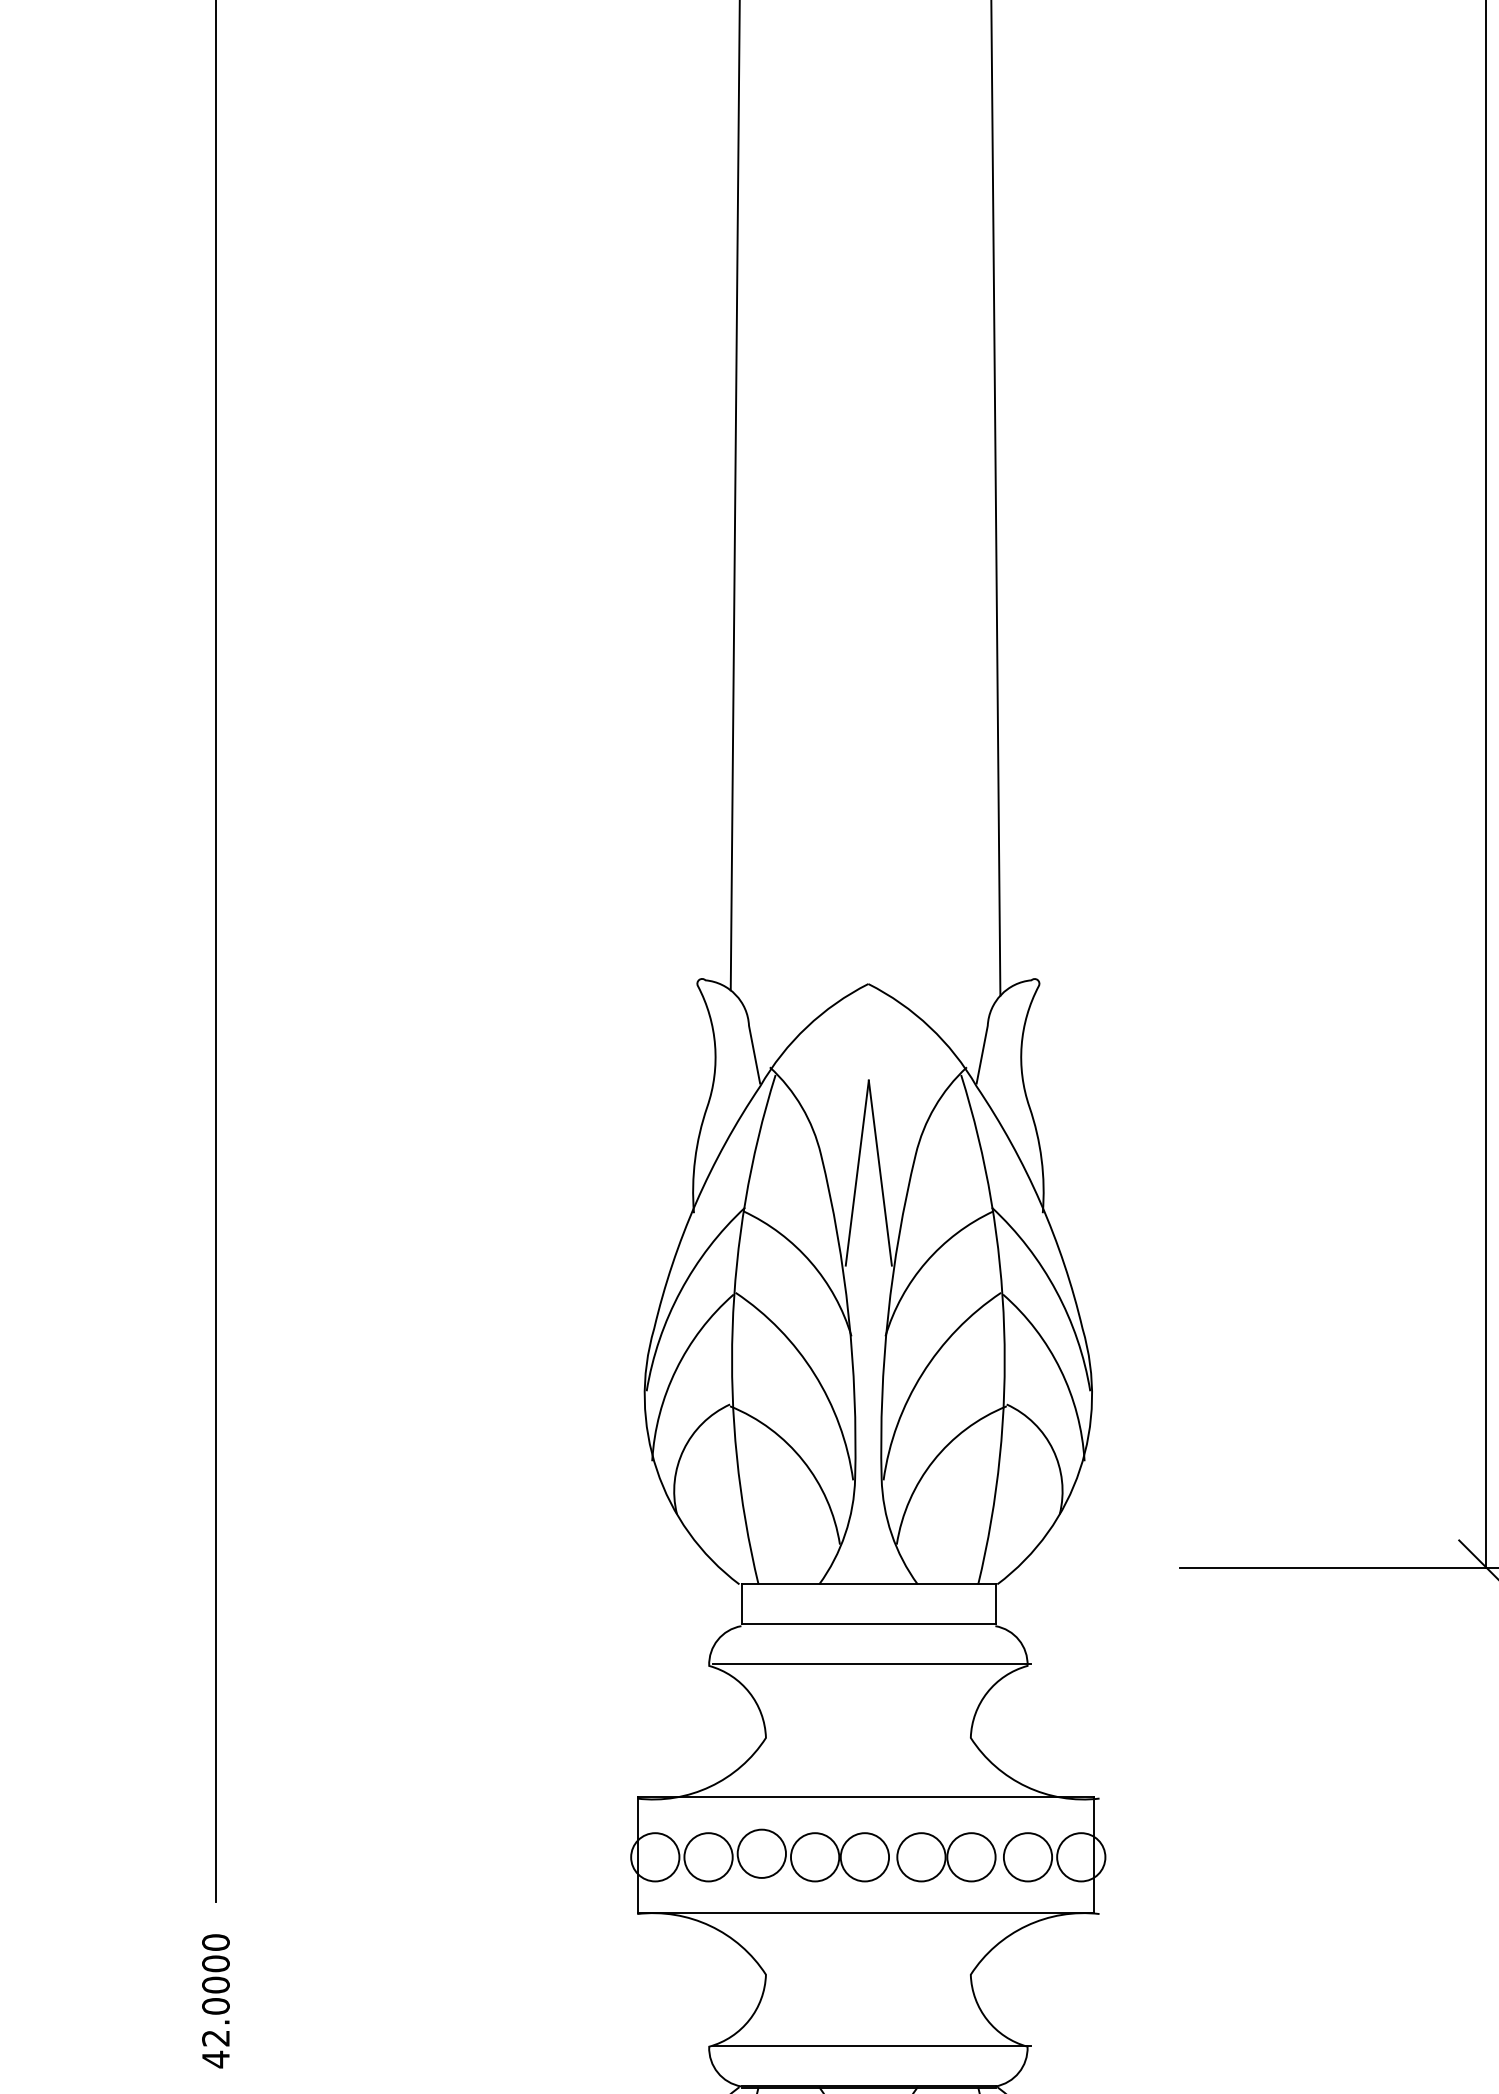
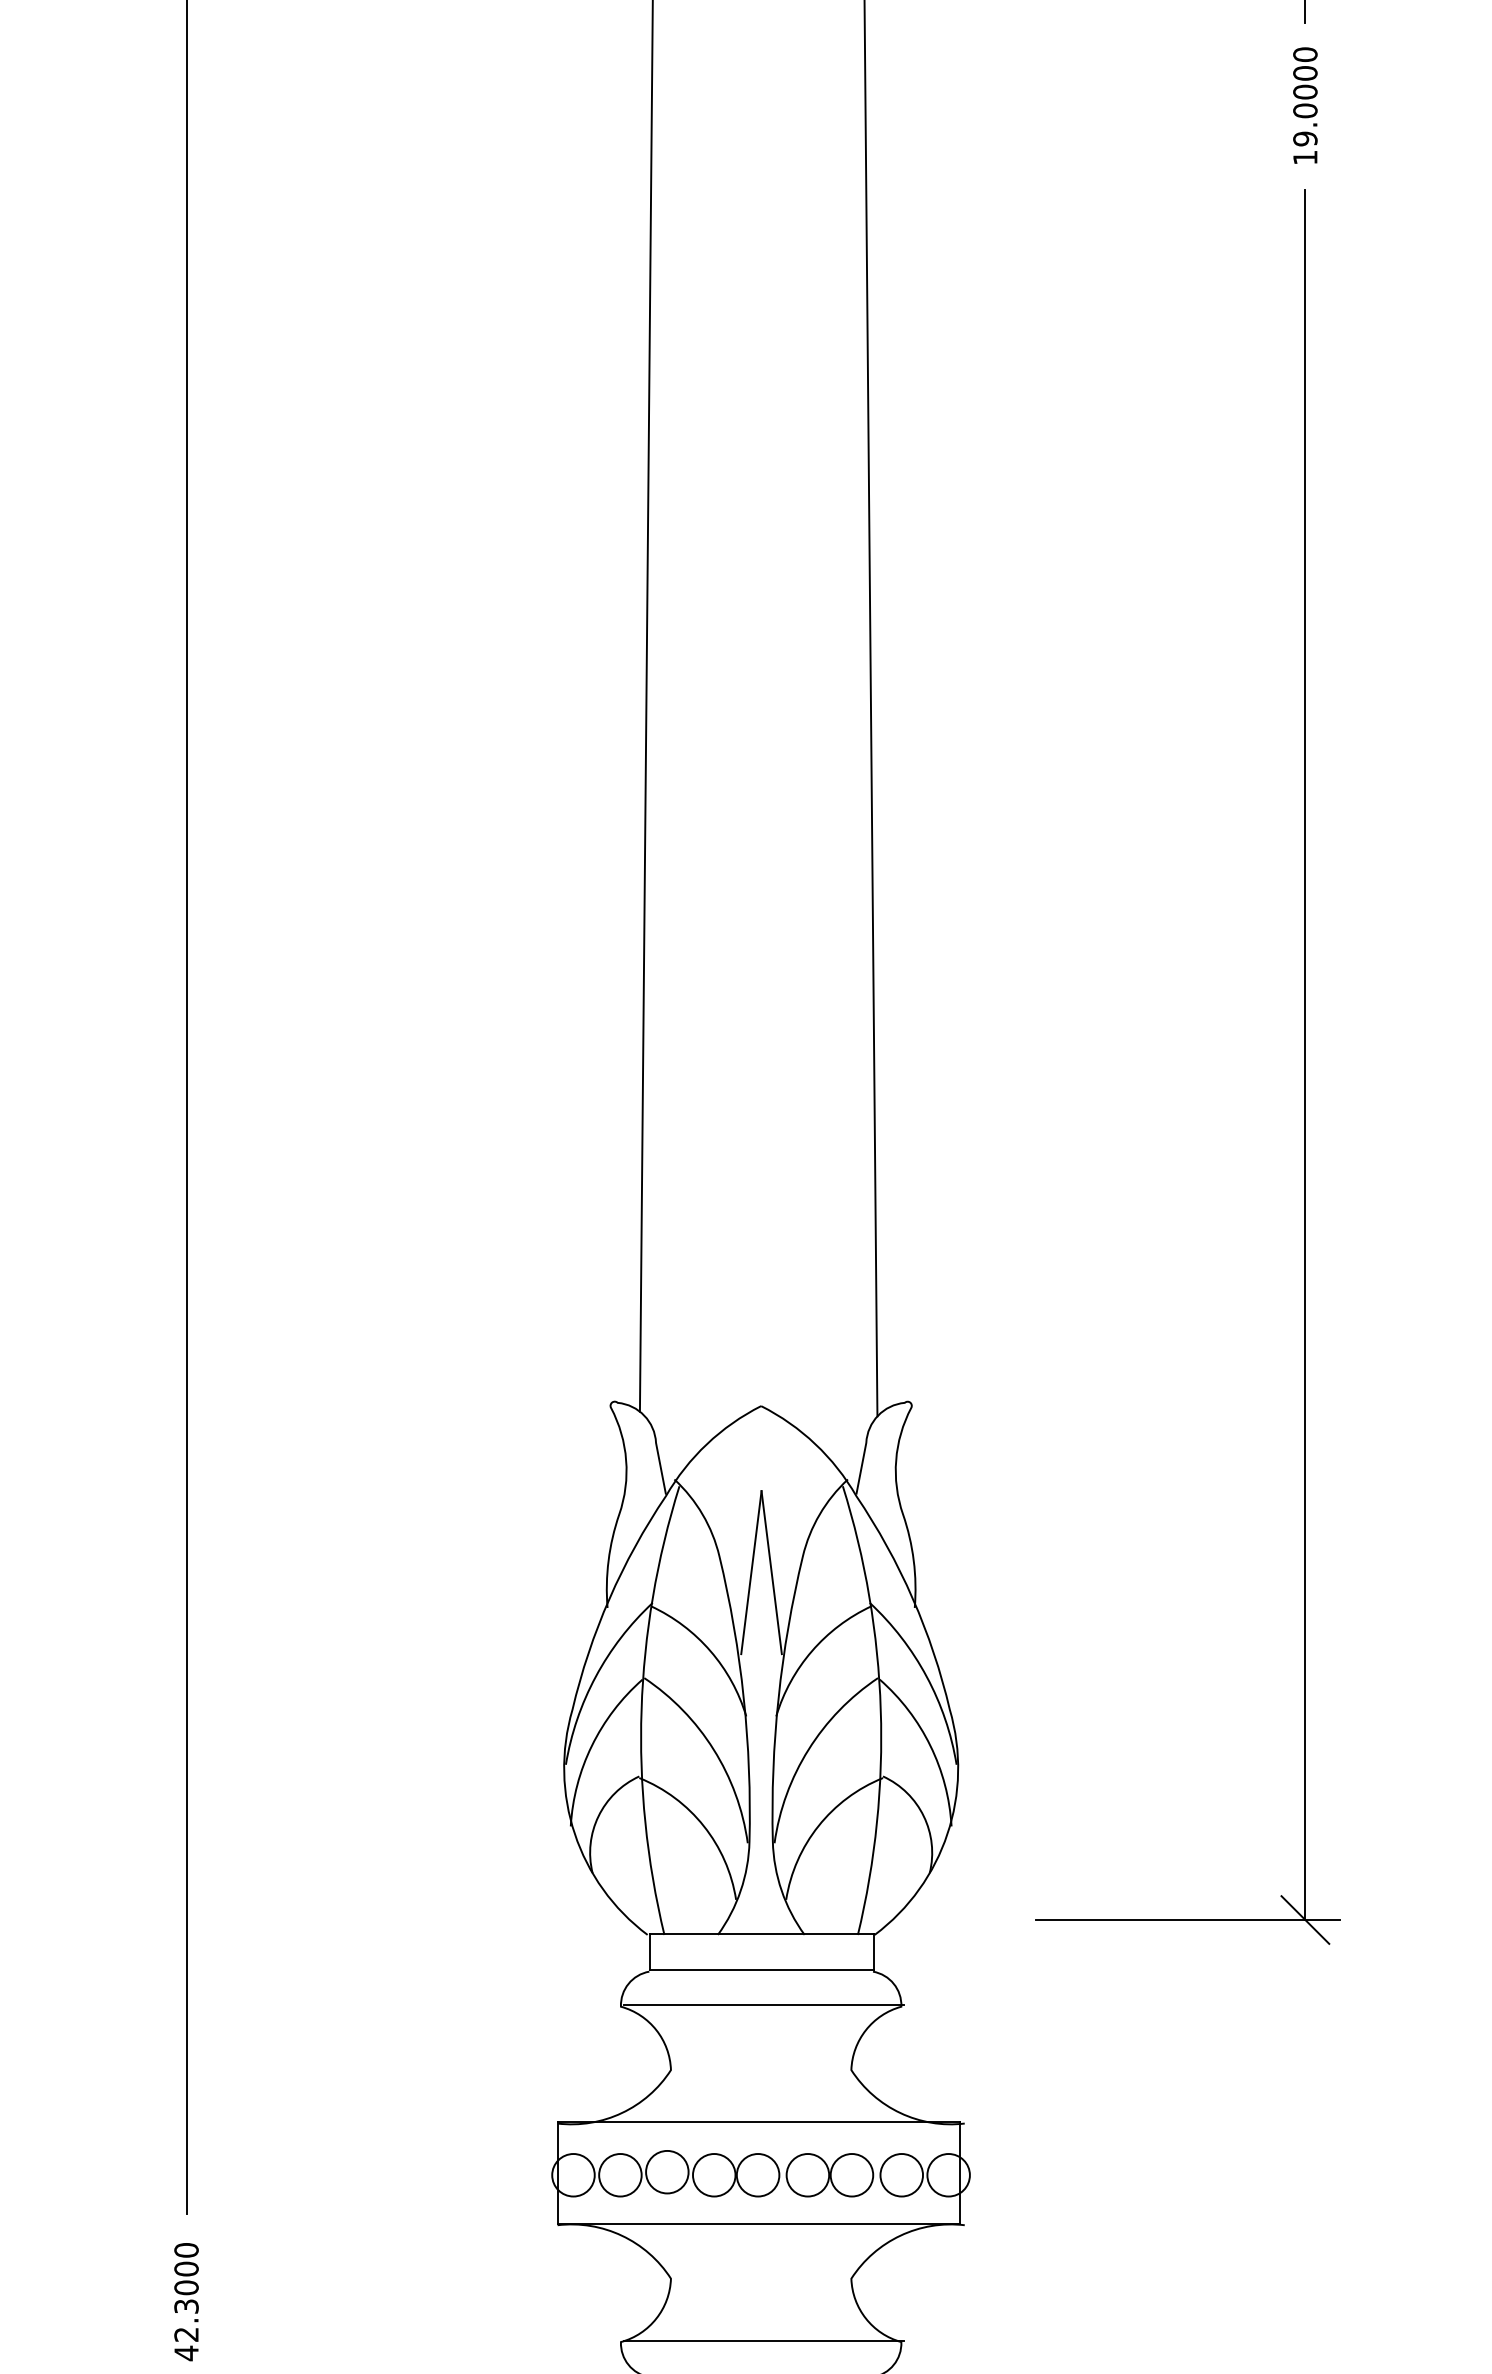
text: (215, 2006) -> (186, 2306), 42.0000 -> 42.3000

